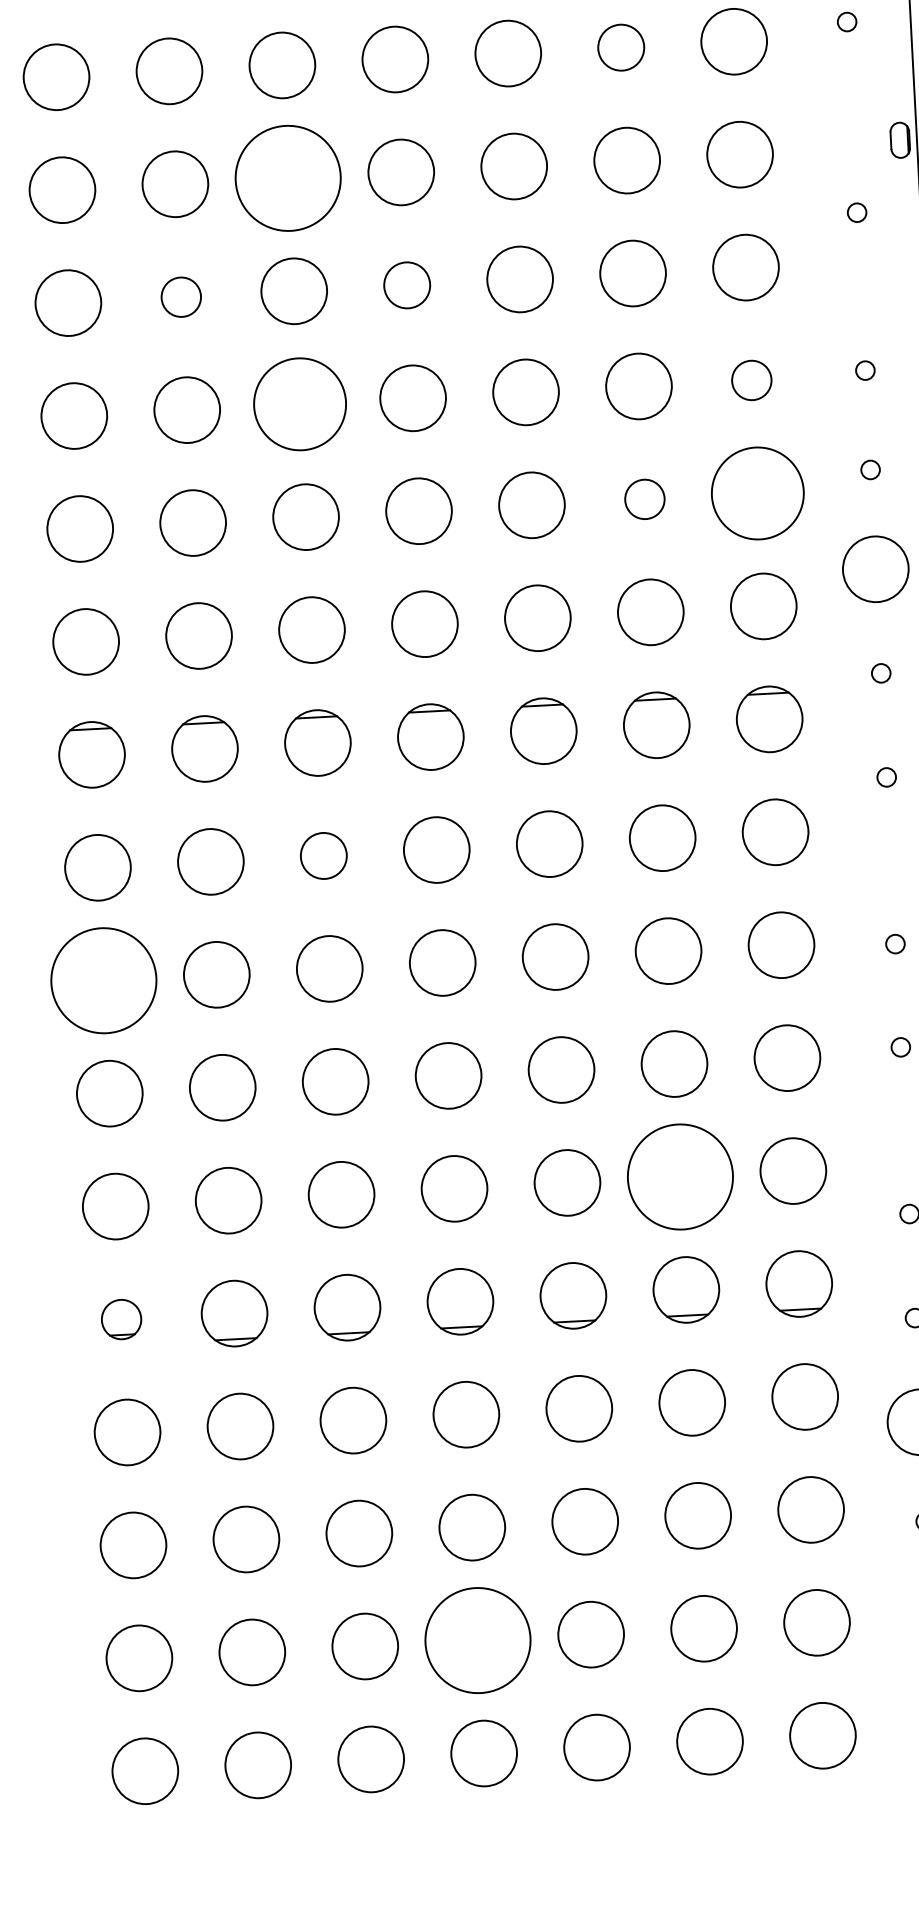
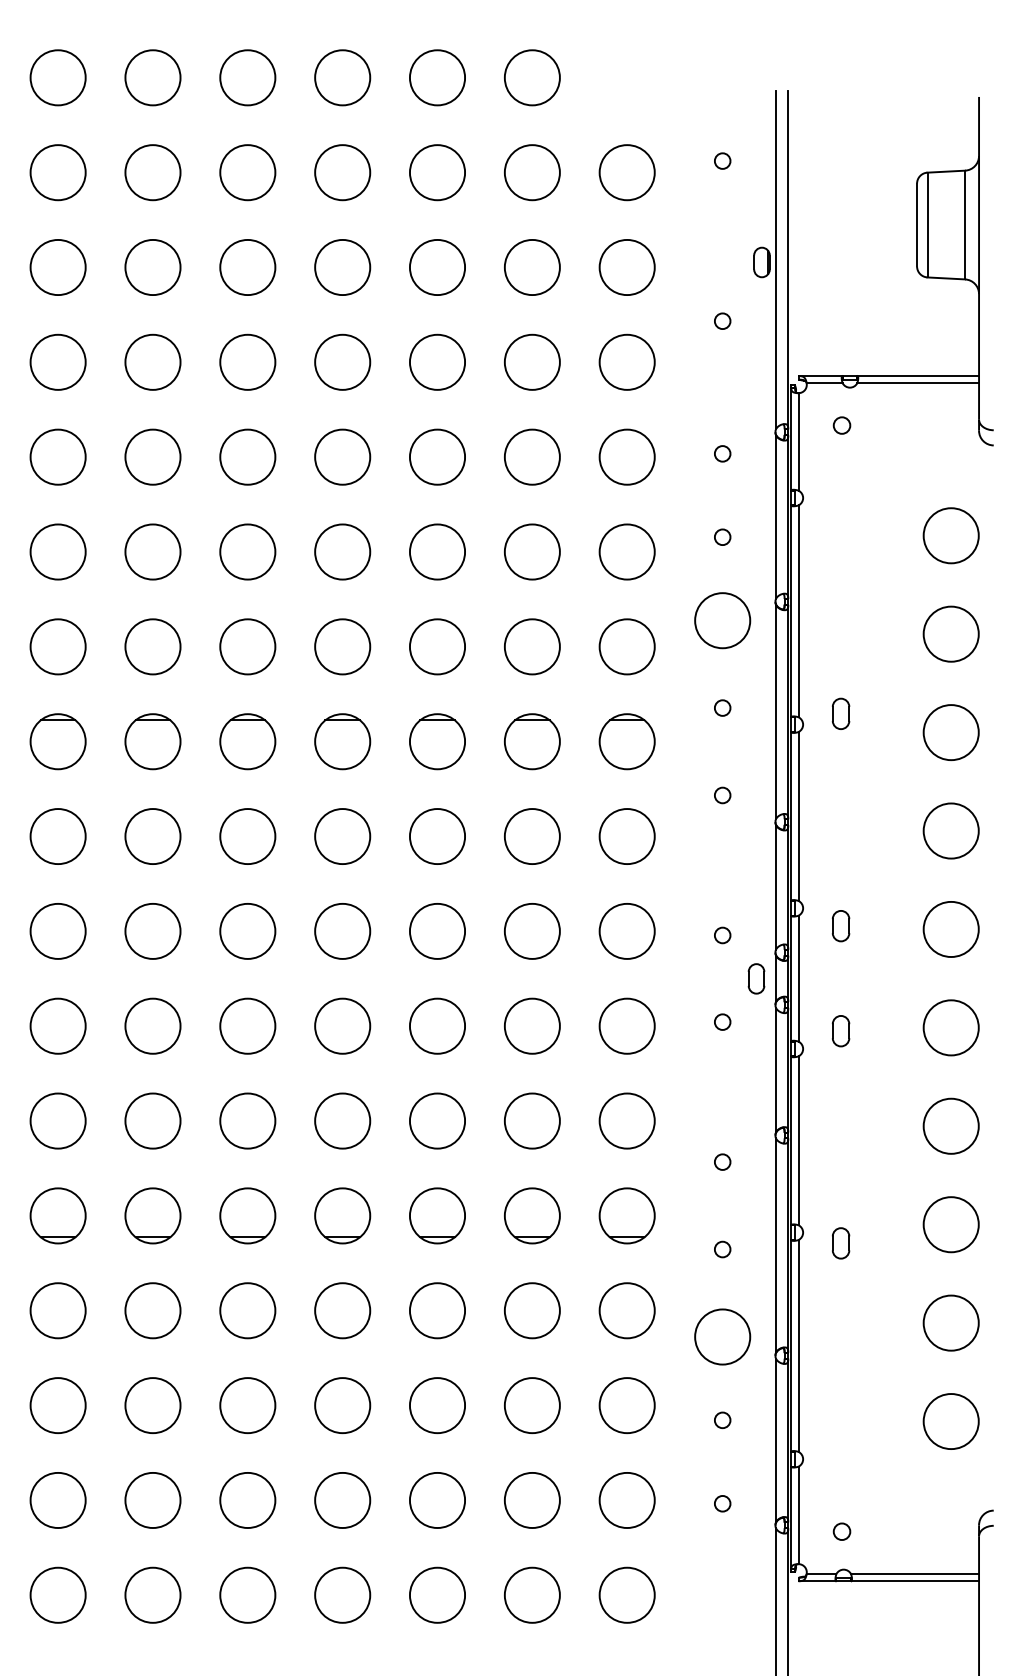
circle: (620, 47) -> (531, 172), size x1.43
circle: (287, 178) -> (247, 267), size x0.62
circle: (406, 284) -> (342, 361), size x1.43
circle: (180, 296) -> (152, 361), size x1.67
circle: (751, 379) -> (626, 456), size x1.67
circle: (299, 403) -> (247, 456), size x0.71
circle: (756, 492) -> (626, 551), size x0.71
circle: (643, 498) -> (531, 551), size x1.67
circle: (323, 855) -> (247, 836), size x1.43
circle: (103, 979) -> (57, 930), size x0.62
circle: (679, 1176) -> (531, 1120), size x0.62
part: (120, 1319) -> (57, 1215), size x1.67
circle: (478, 1640) -> (342, 1500), size x0.62

